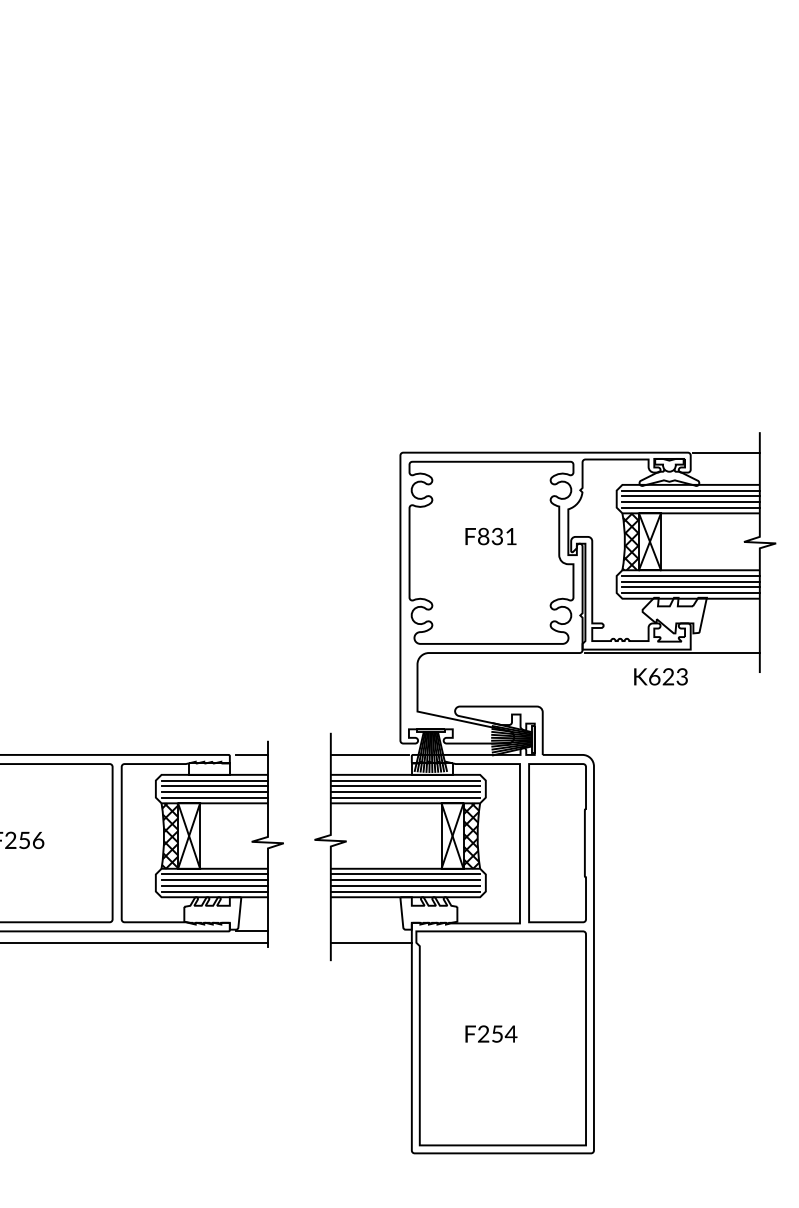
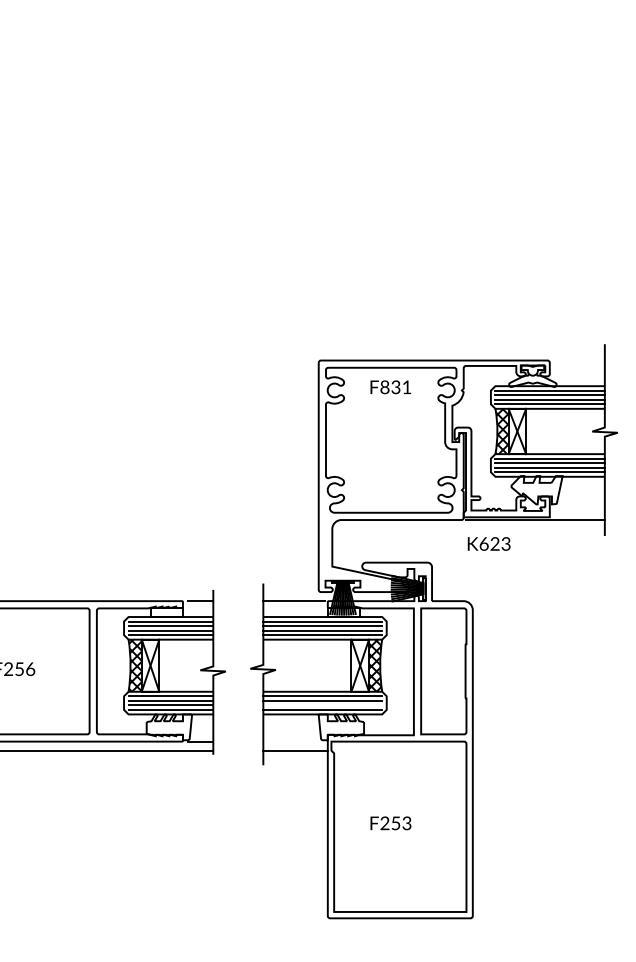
line: (725, 452) -> (577, 360), removed
text: (490, 536) -> (390, 387), moved
text: (660, 676) -> (488, 543), moved
line: (405, 886) -> (322, 705), removed
text: (510, 1034) -> (406, 823), F254 -> F253

